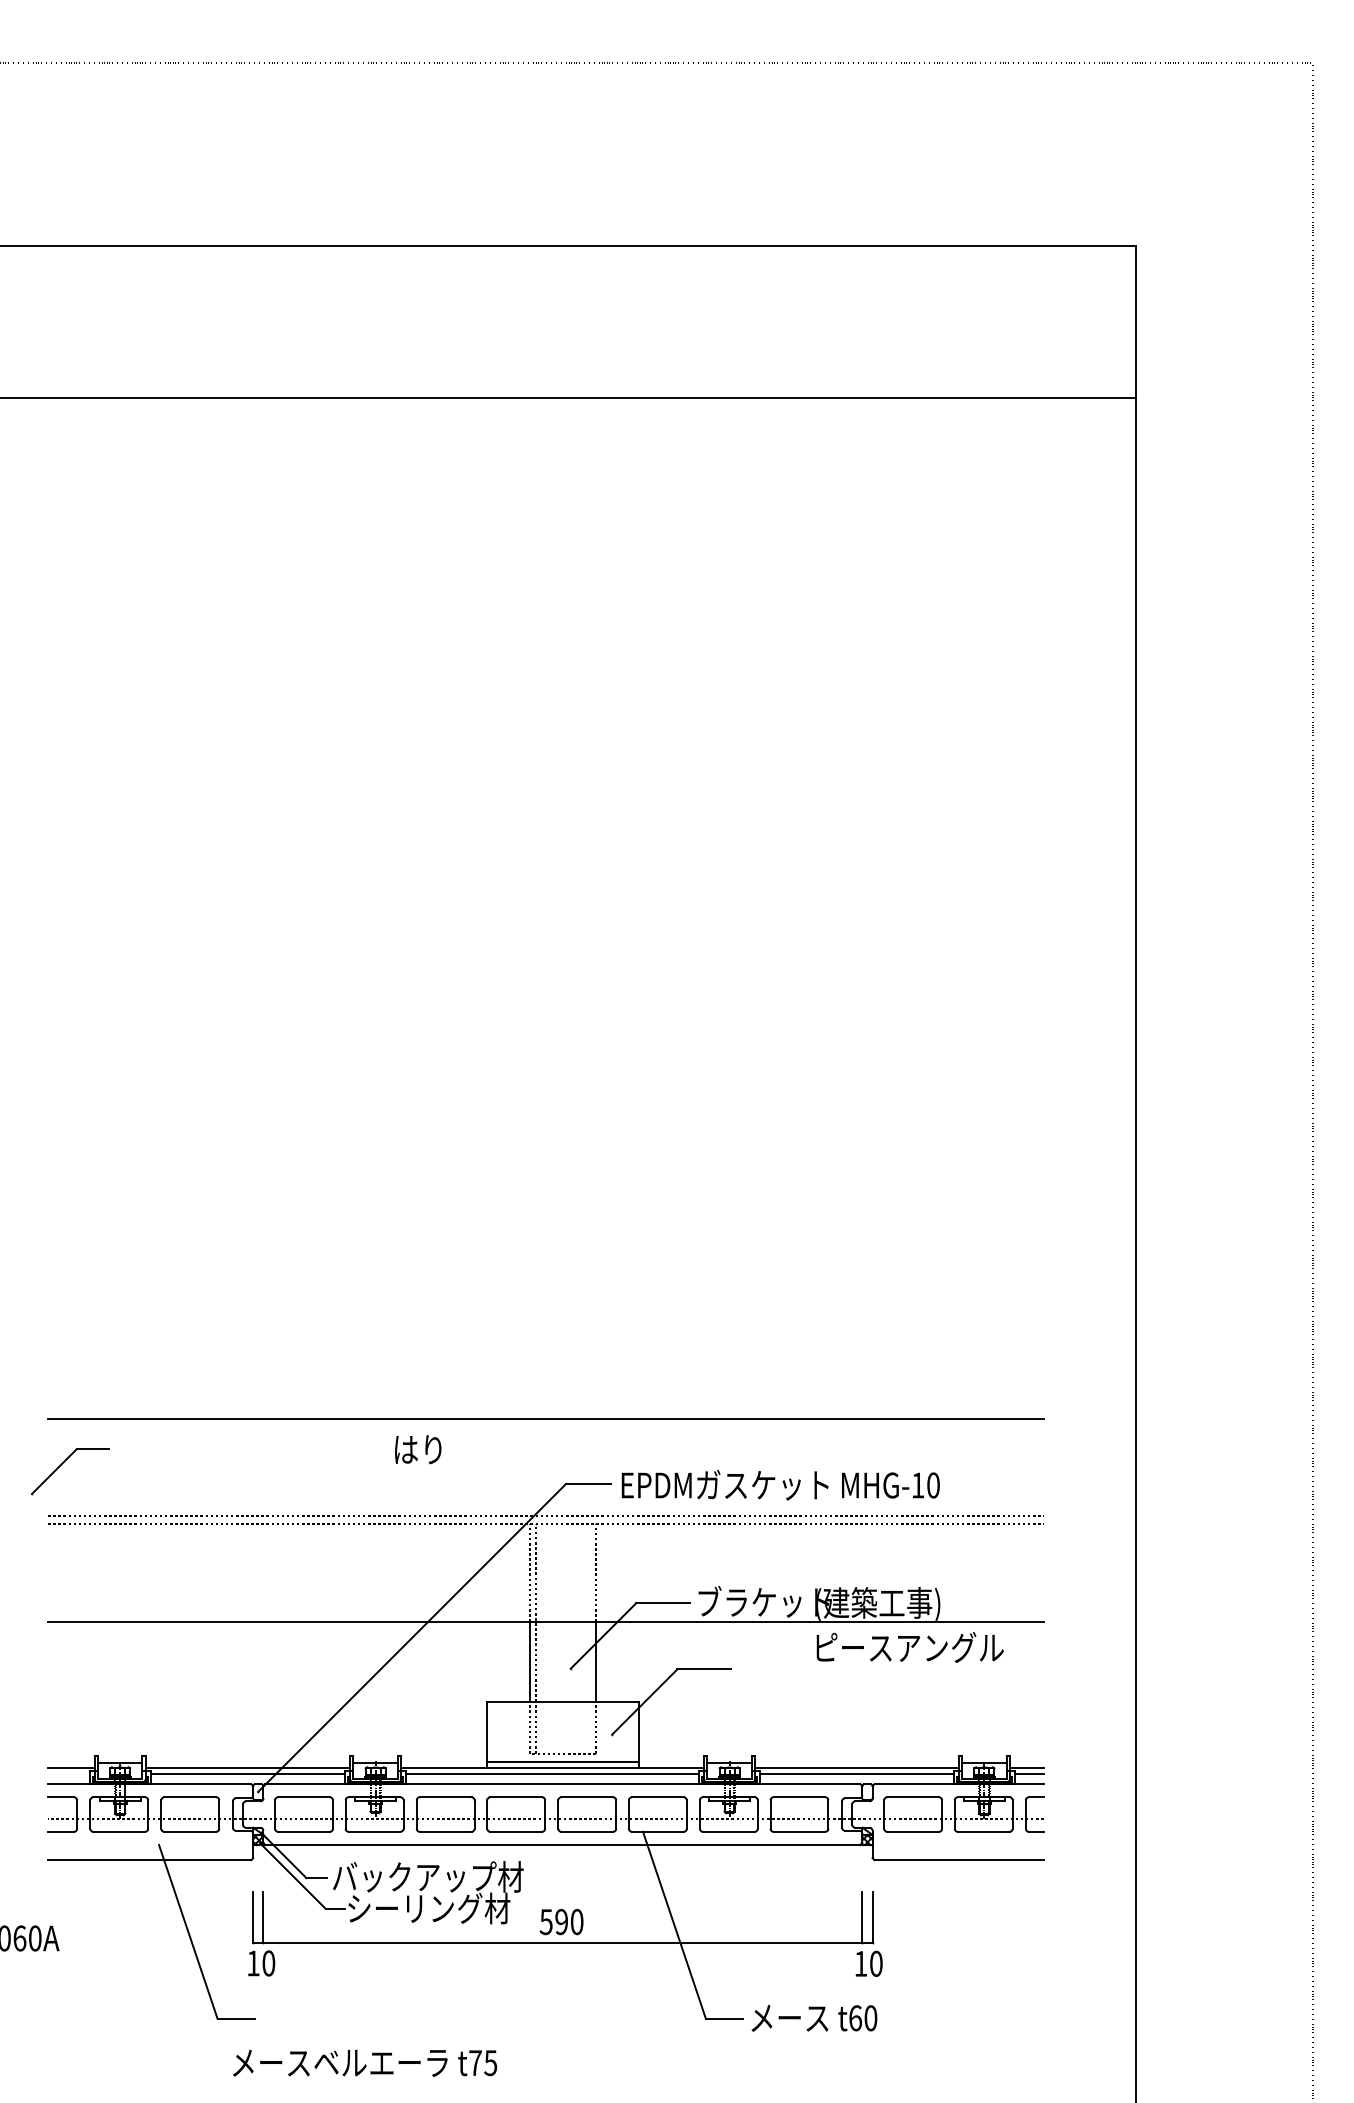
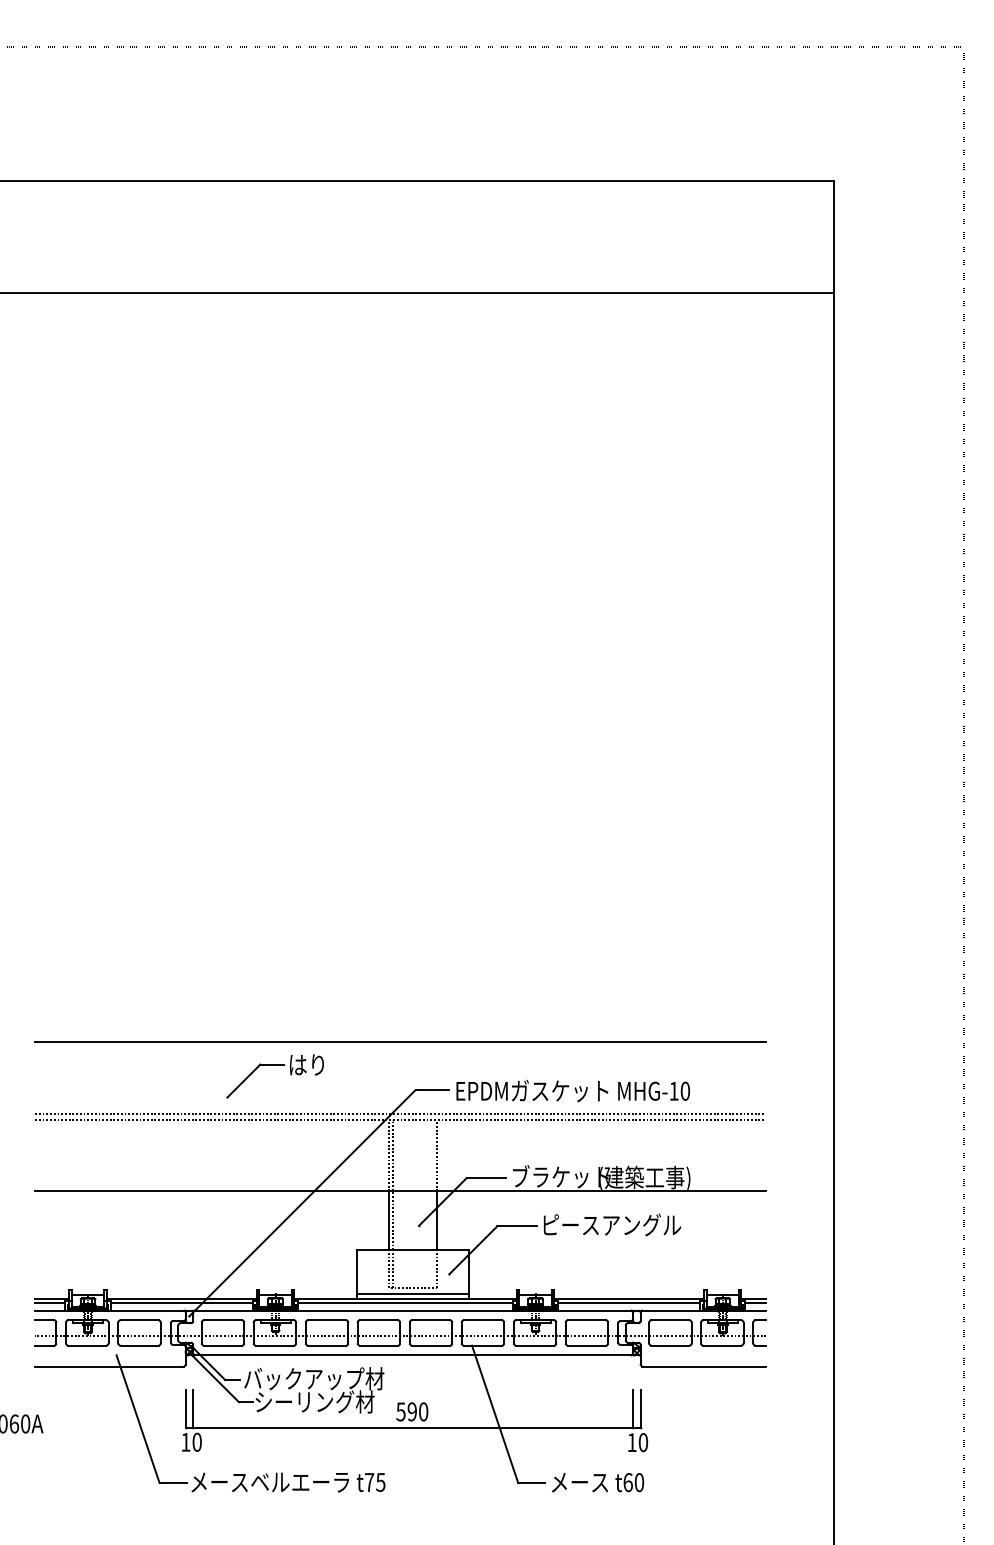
part: (63, 1463) -> (250, 1075), moved
text: (909, 1647) -> (611, 1224), moved
line: (68, 1773) -> (50, 1302), added
text: (365, 2062) -> (288, 1482), moved

